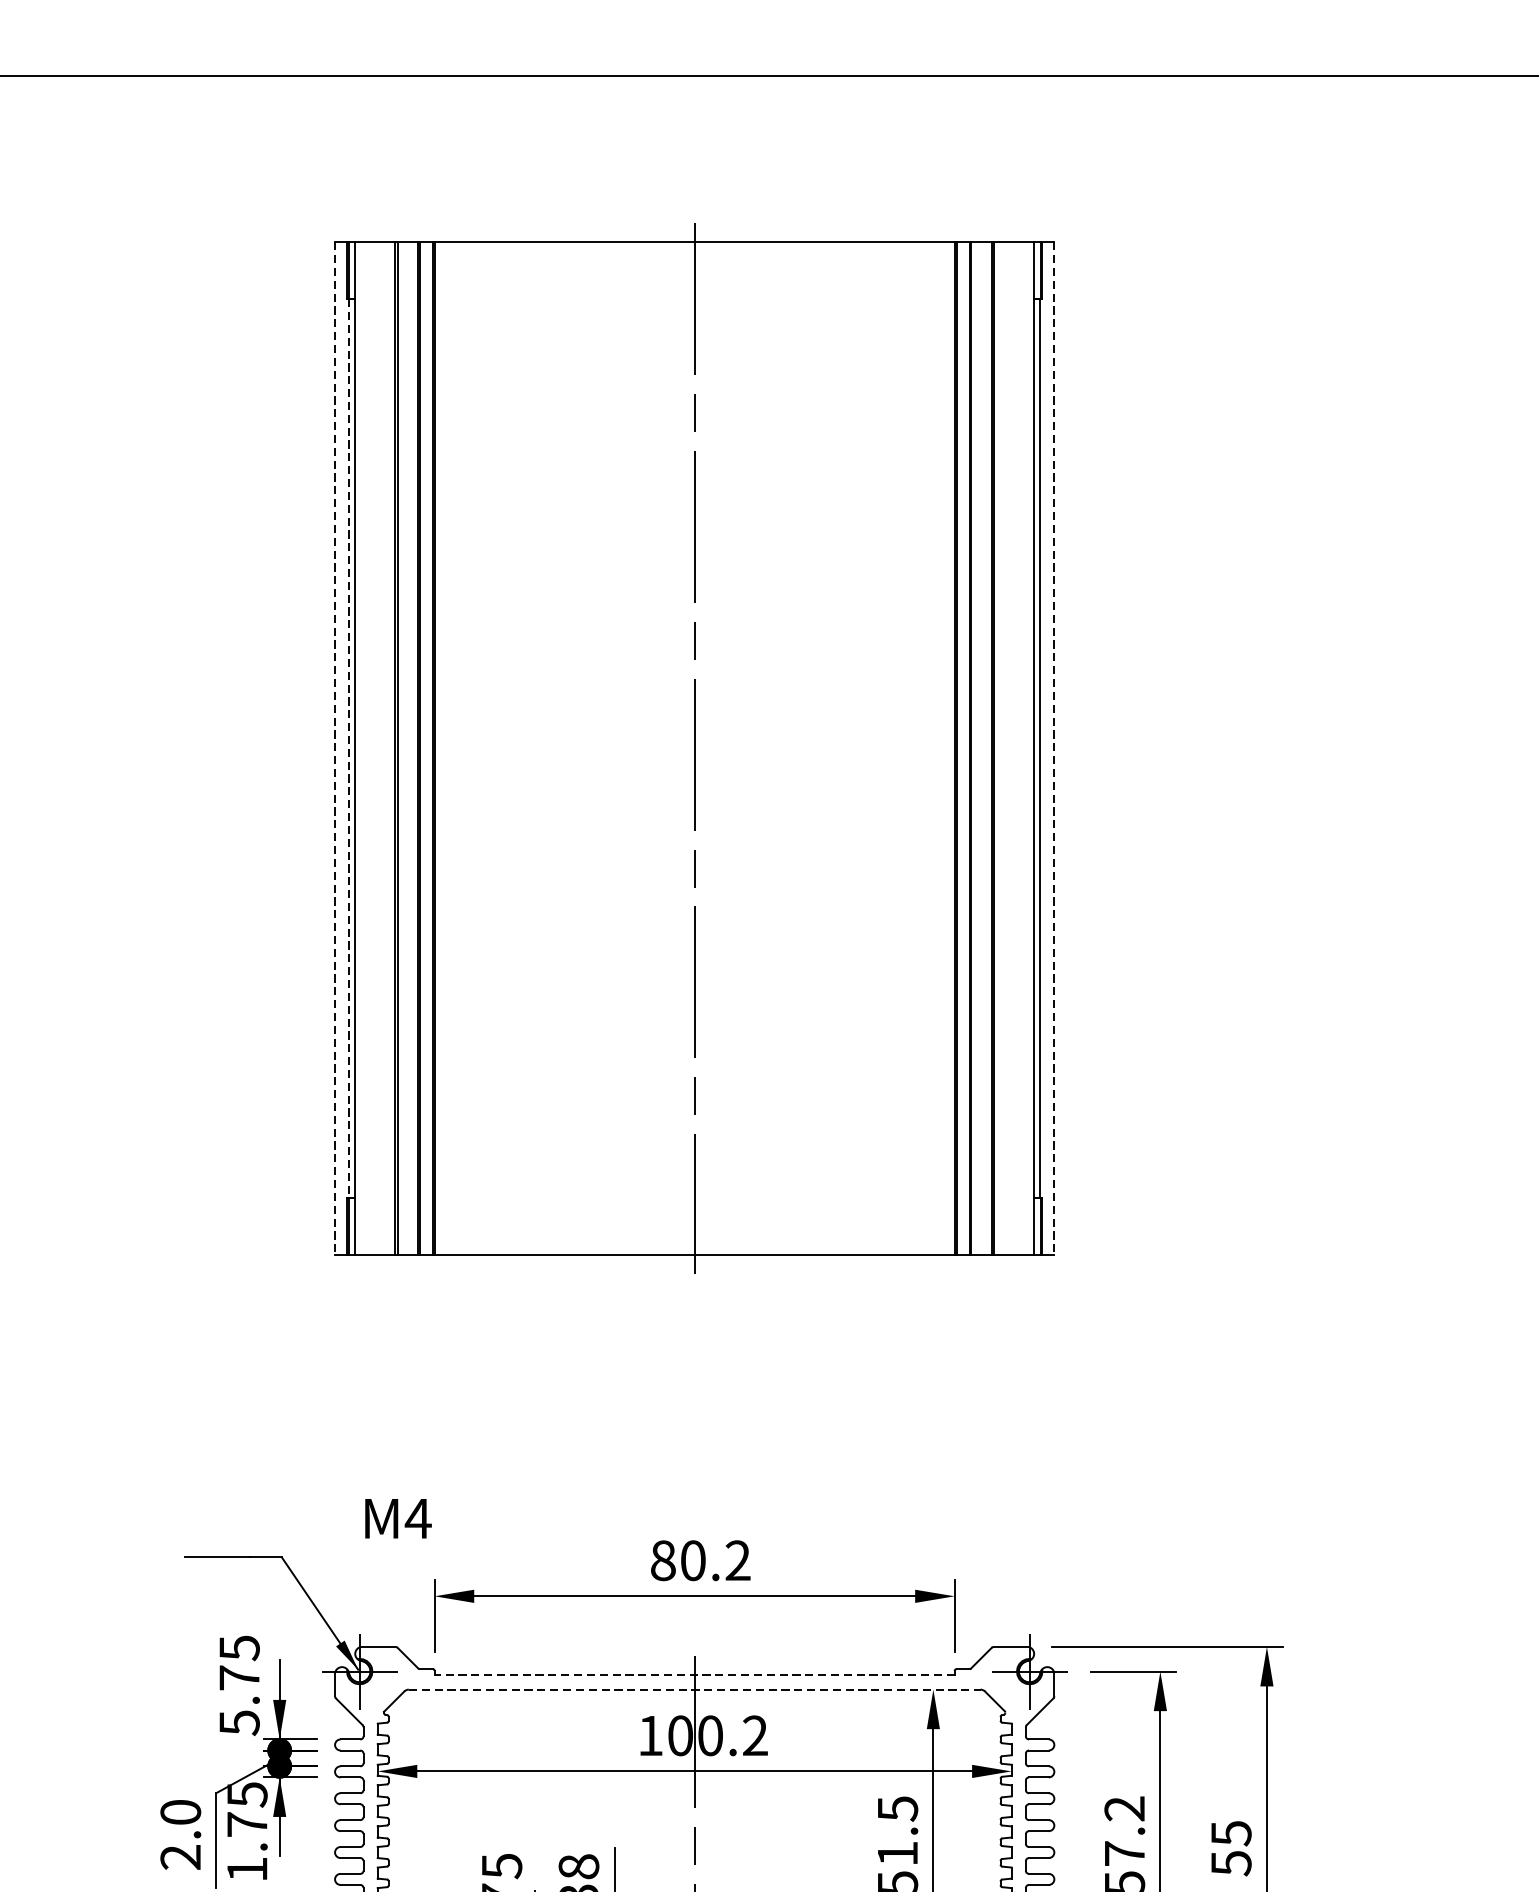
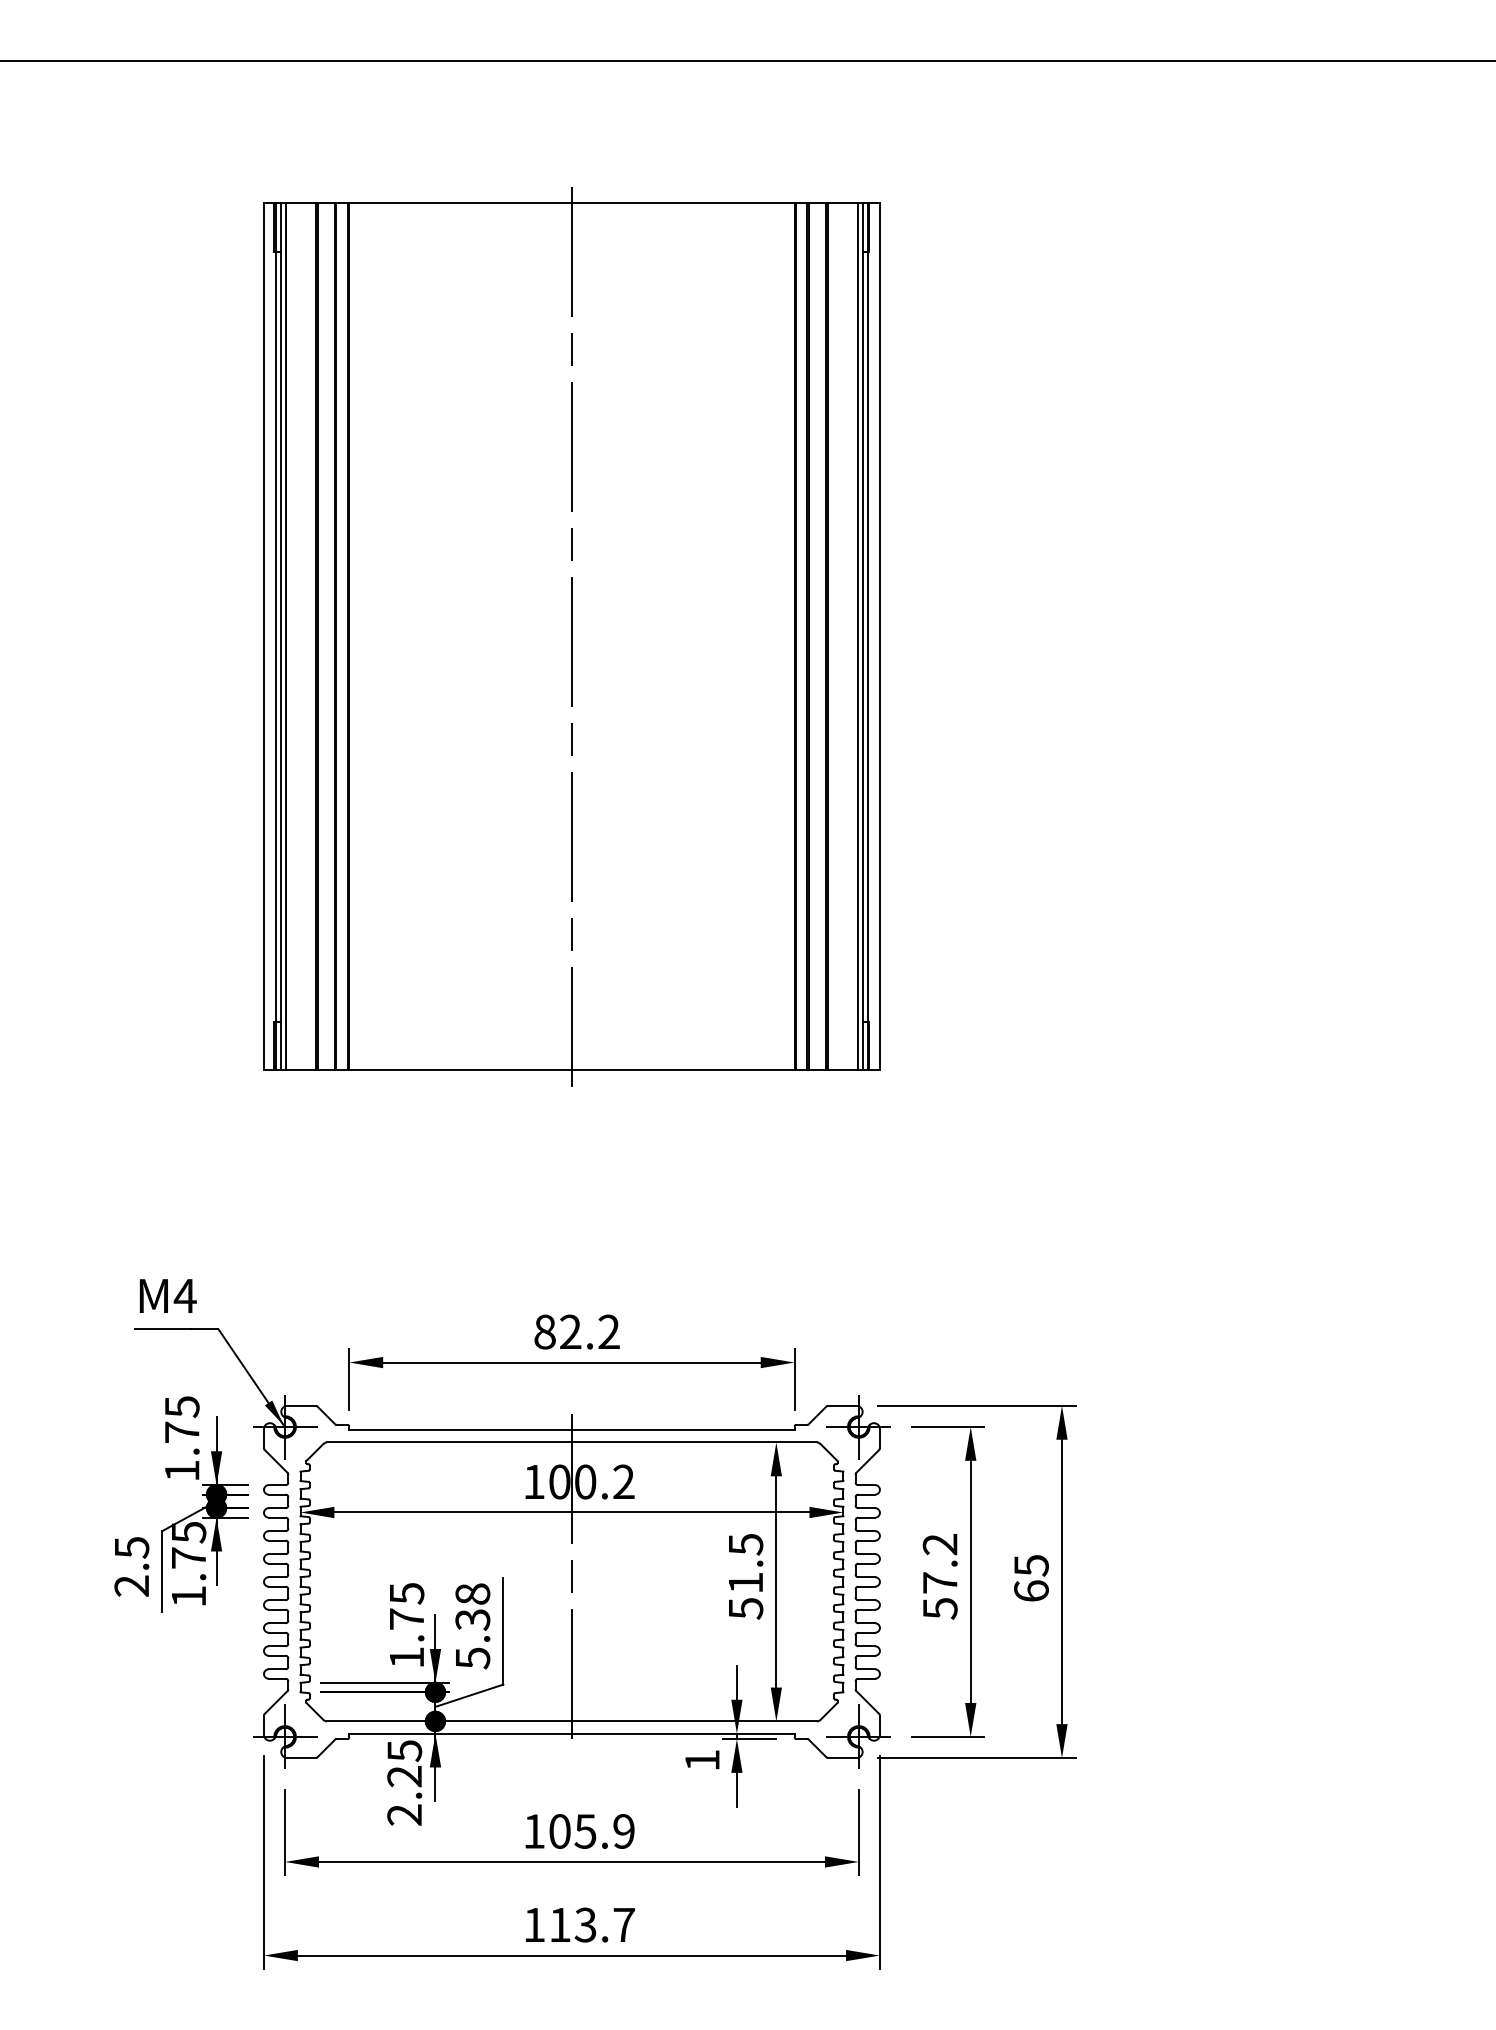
line: (335, 748) -> (264, 636), dashed -> solid
line: (349, 748) -> (276, 636), dashed -> solid
line: (361, 748) -> (286, 636), added
line: (1028, 748) -> (857, 636), added
line: (1053, 748) -> (879, 636), dashed -> solid
text: (398, 1518) -> (168, 1295), moved
text: (692, 1560) -> (570, 1331), 80.2 -> 82.2
line: (694, 1675) -> (571, 1430), dashed -> solid
line: (694, 1689) -> (571, 1442), dashed -> solid
text: (239, 1723) -> (182, 1471), 5.75 -> 1.75
text: (180, 1812) -> (131, 1547), 2.0 -> 2.5
text: (1231, 1863) -> (1031, 1591), 55 -> 65

